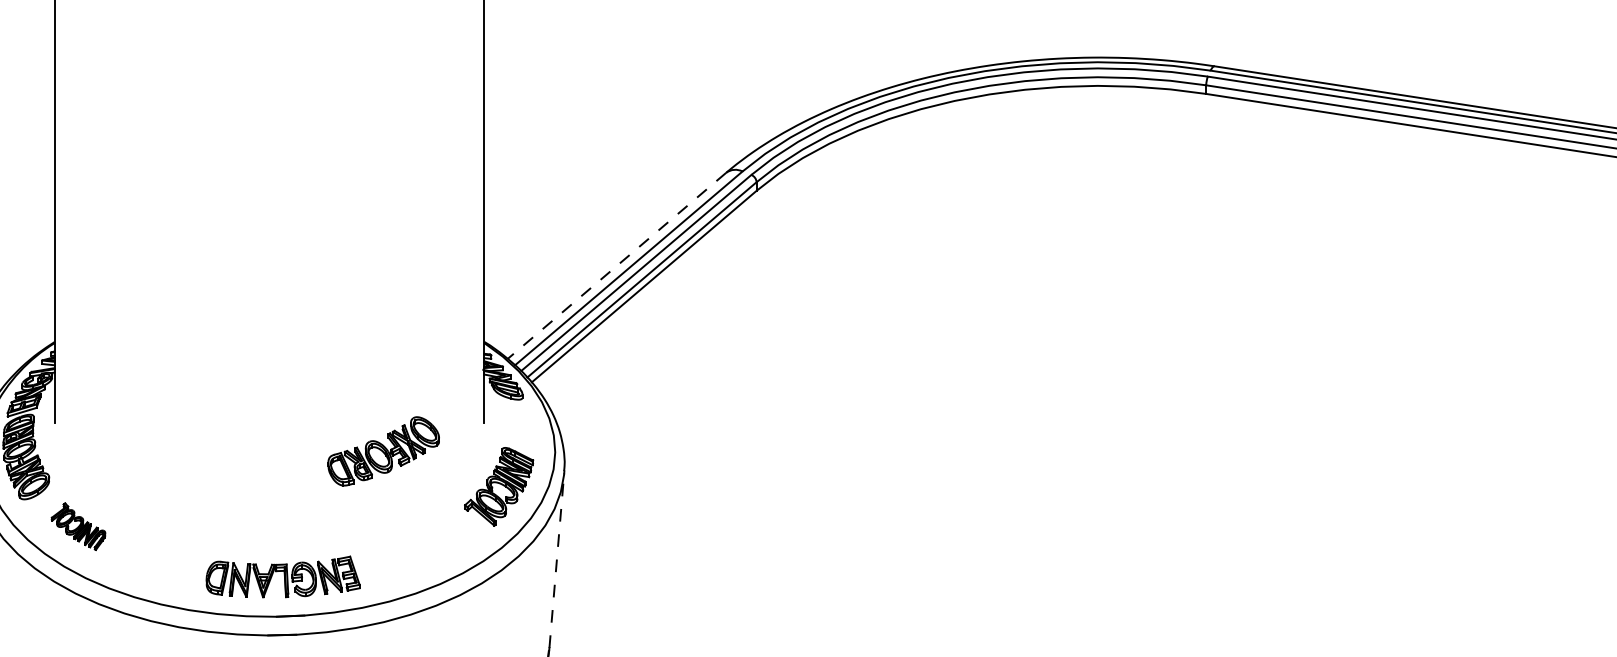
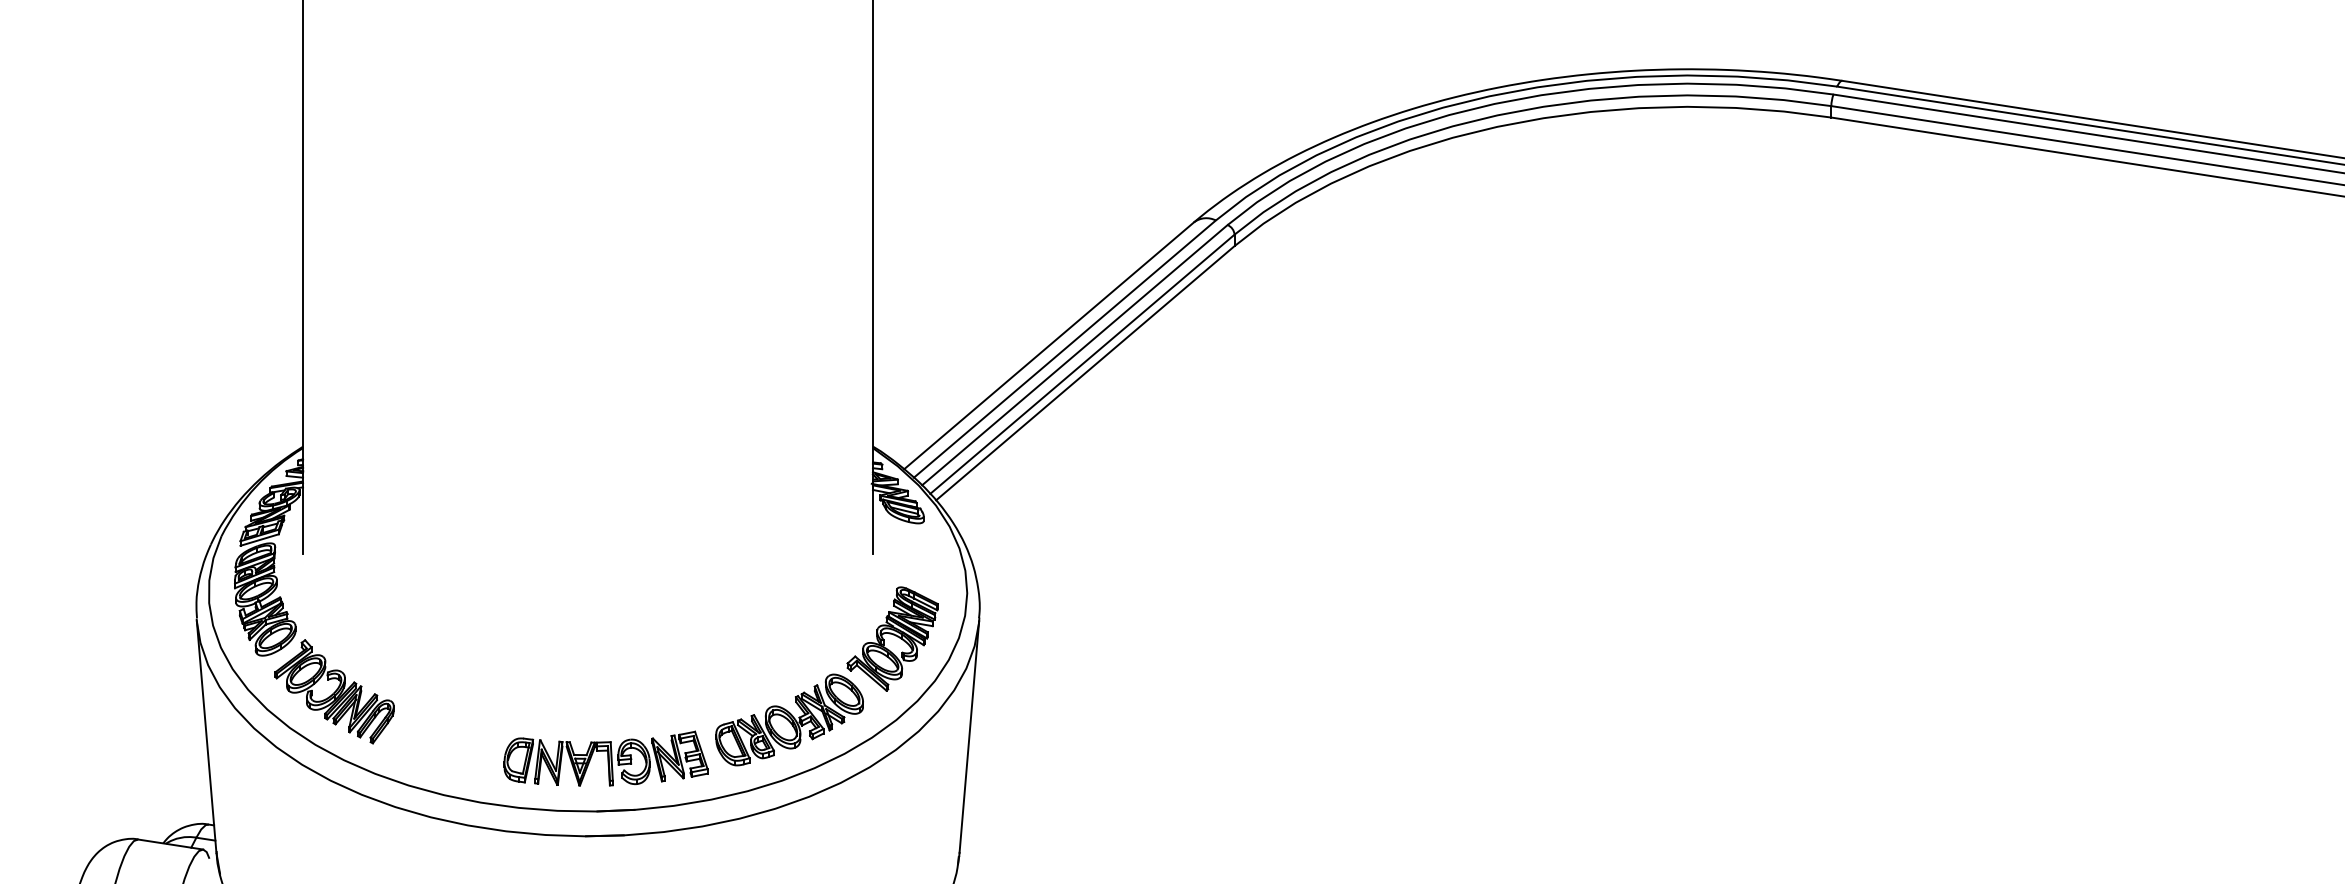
line: (616, 266) -> (1048, 346), dashed -> solid
part: (383, 451) -> (789, 719), moved
part: (78, 526) -> (334, 691), size x1.67
line: (556, 560) -> (969, 736), dashed -> solid

